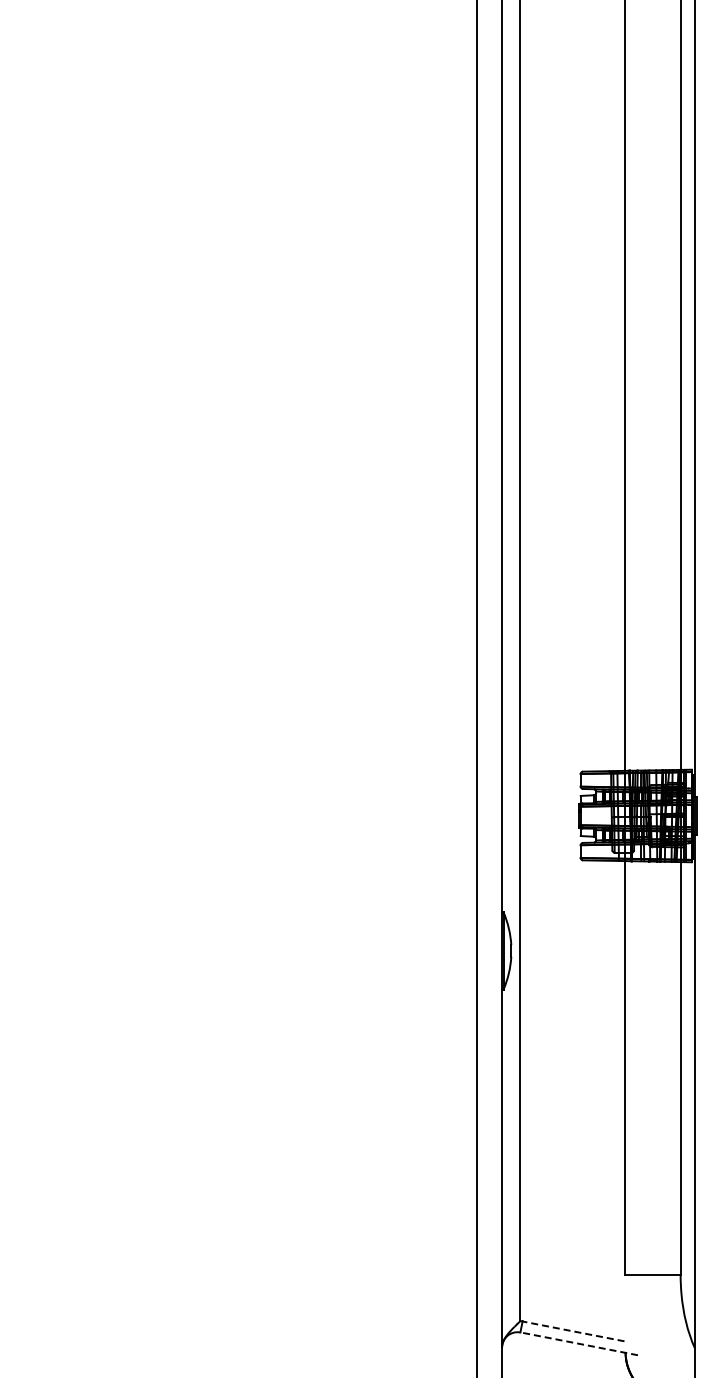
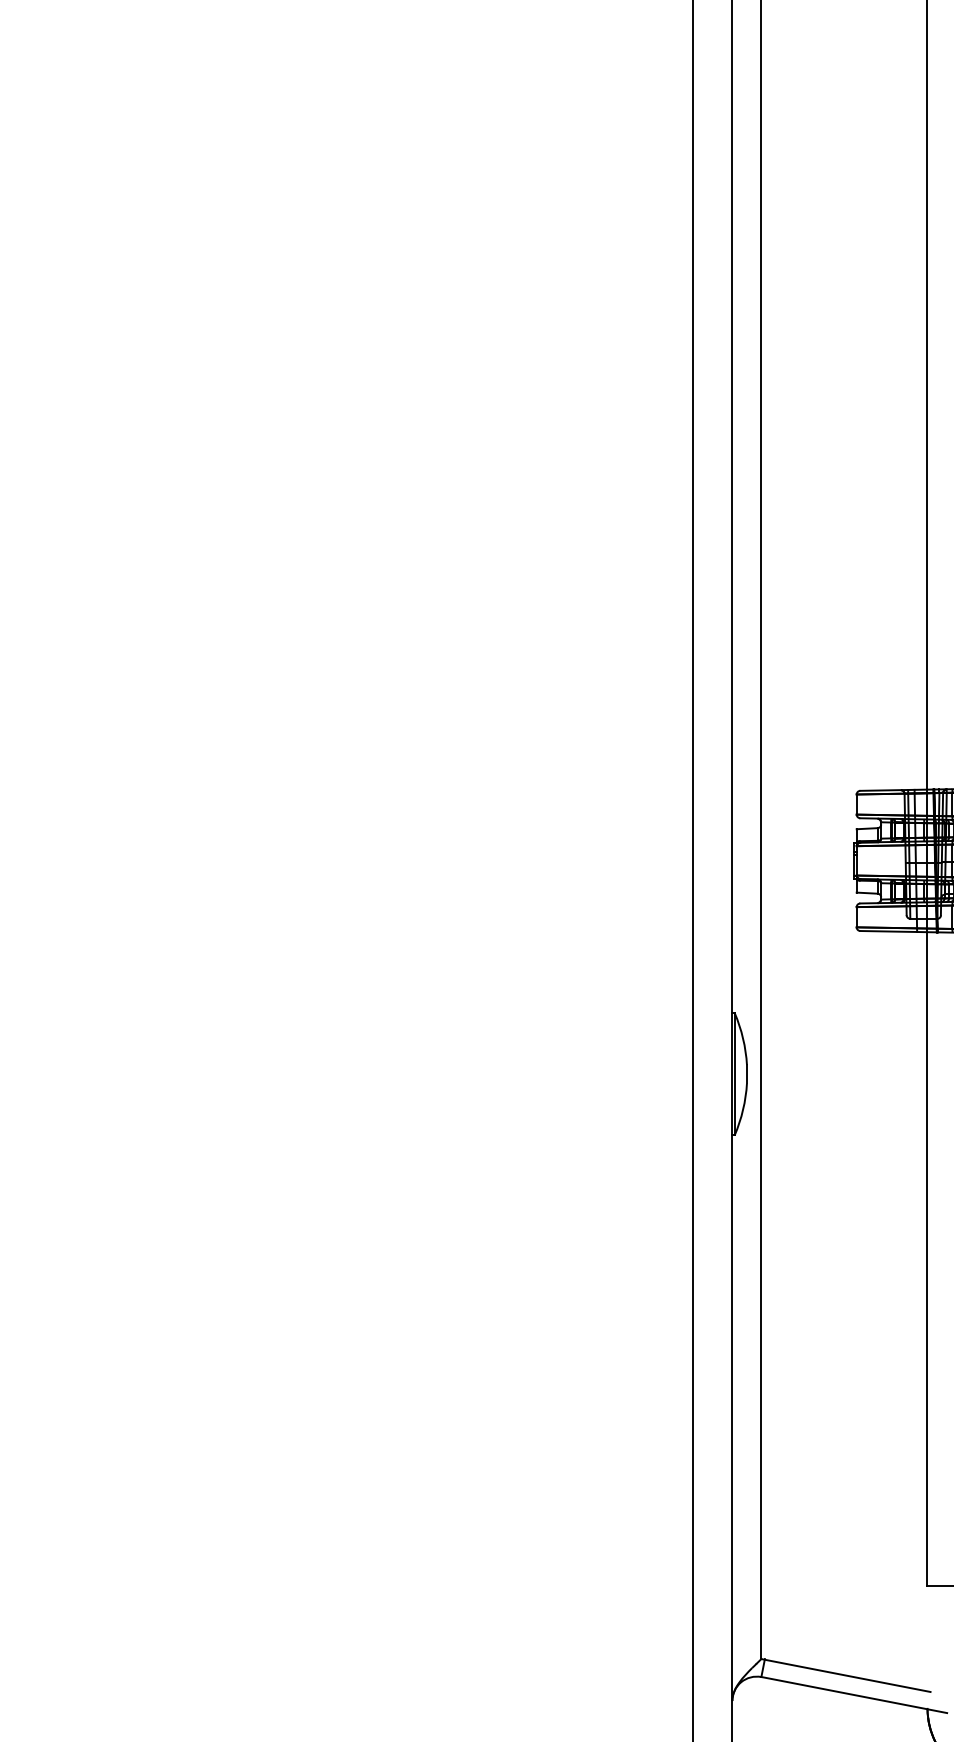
line: (573, 1331) -> (845, 1675), dashed -> solid
line: (579, 1343) -> (854, 1694), dashed -> solid

